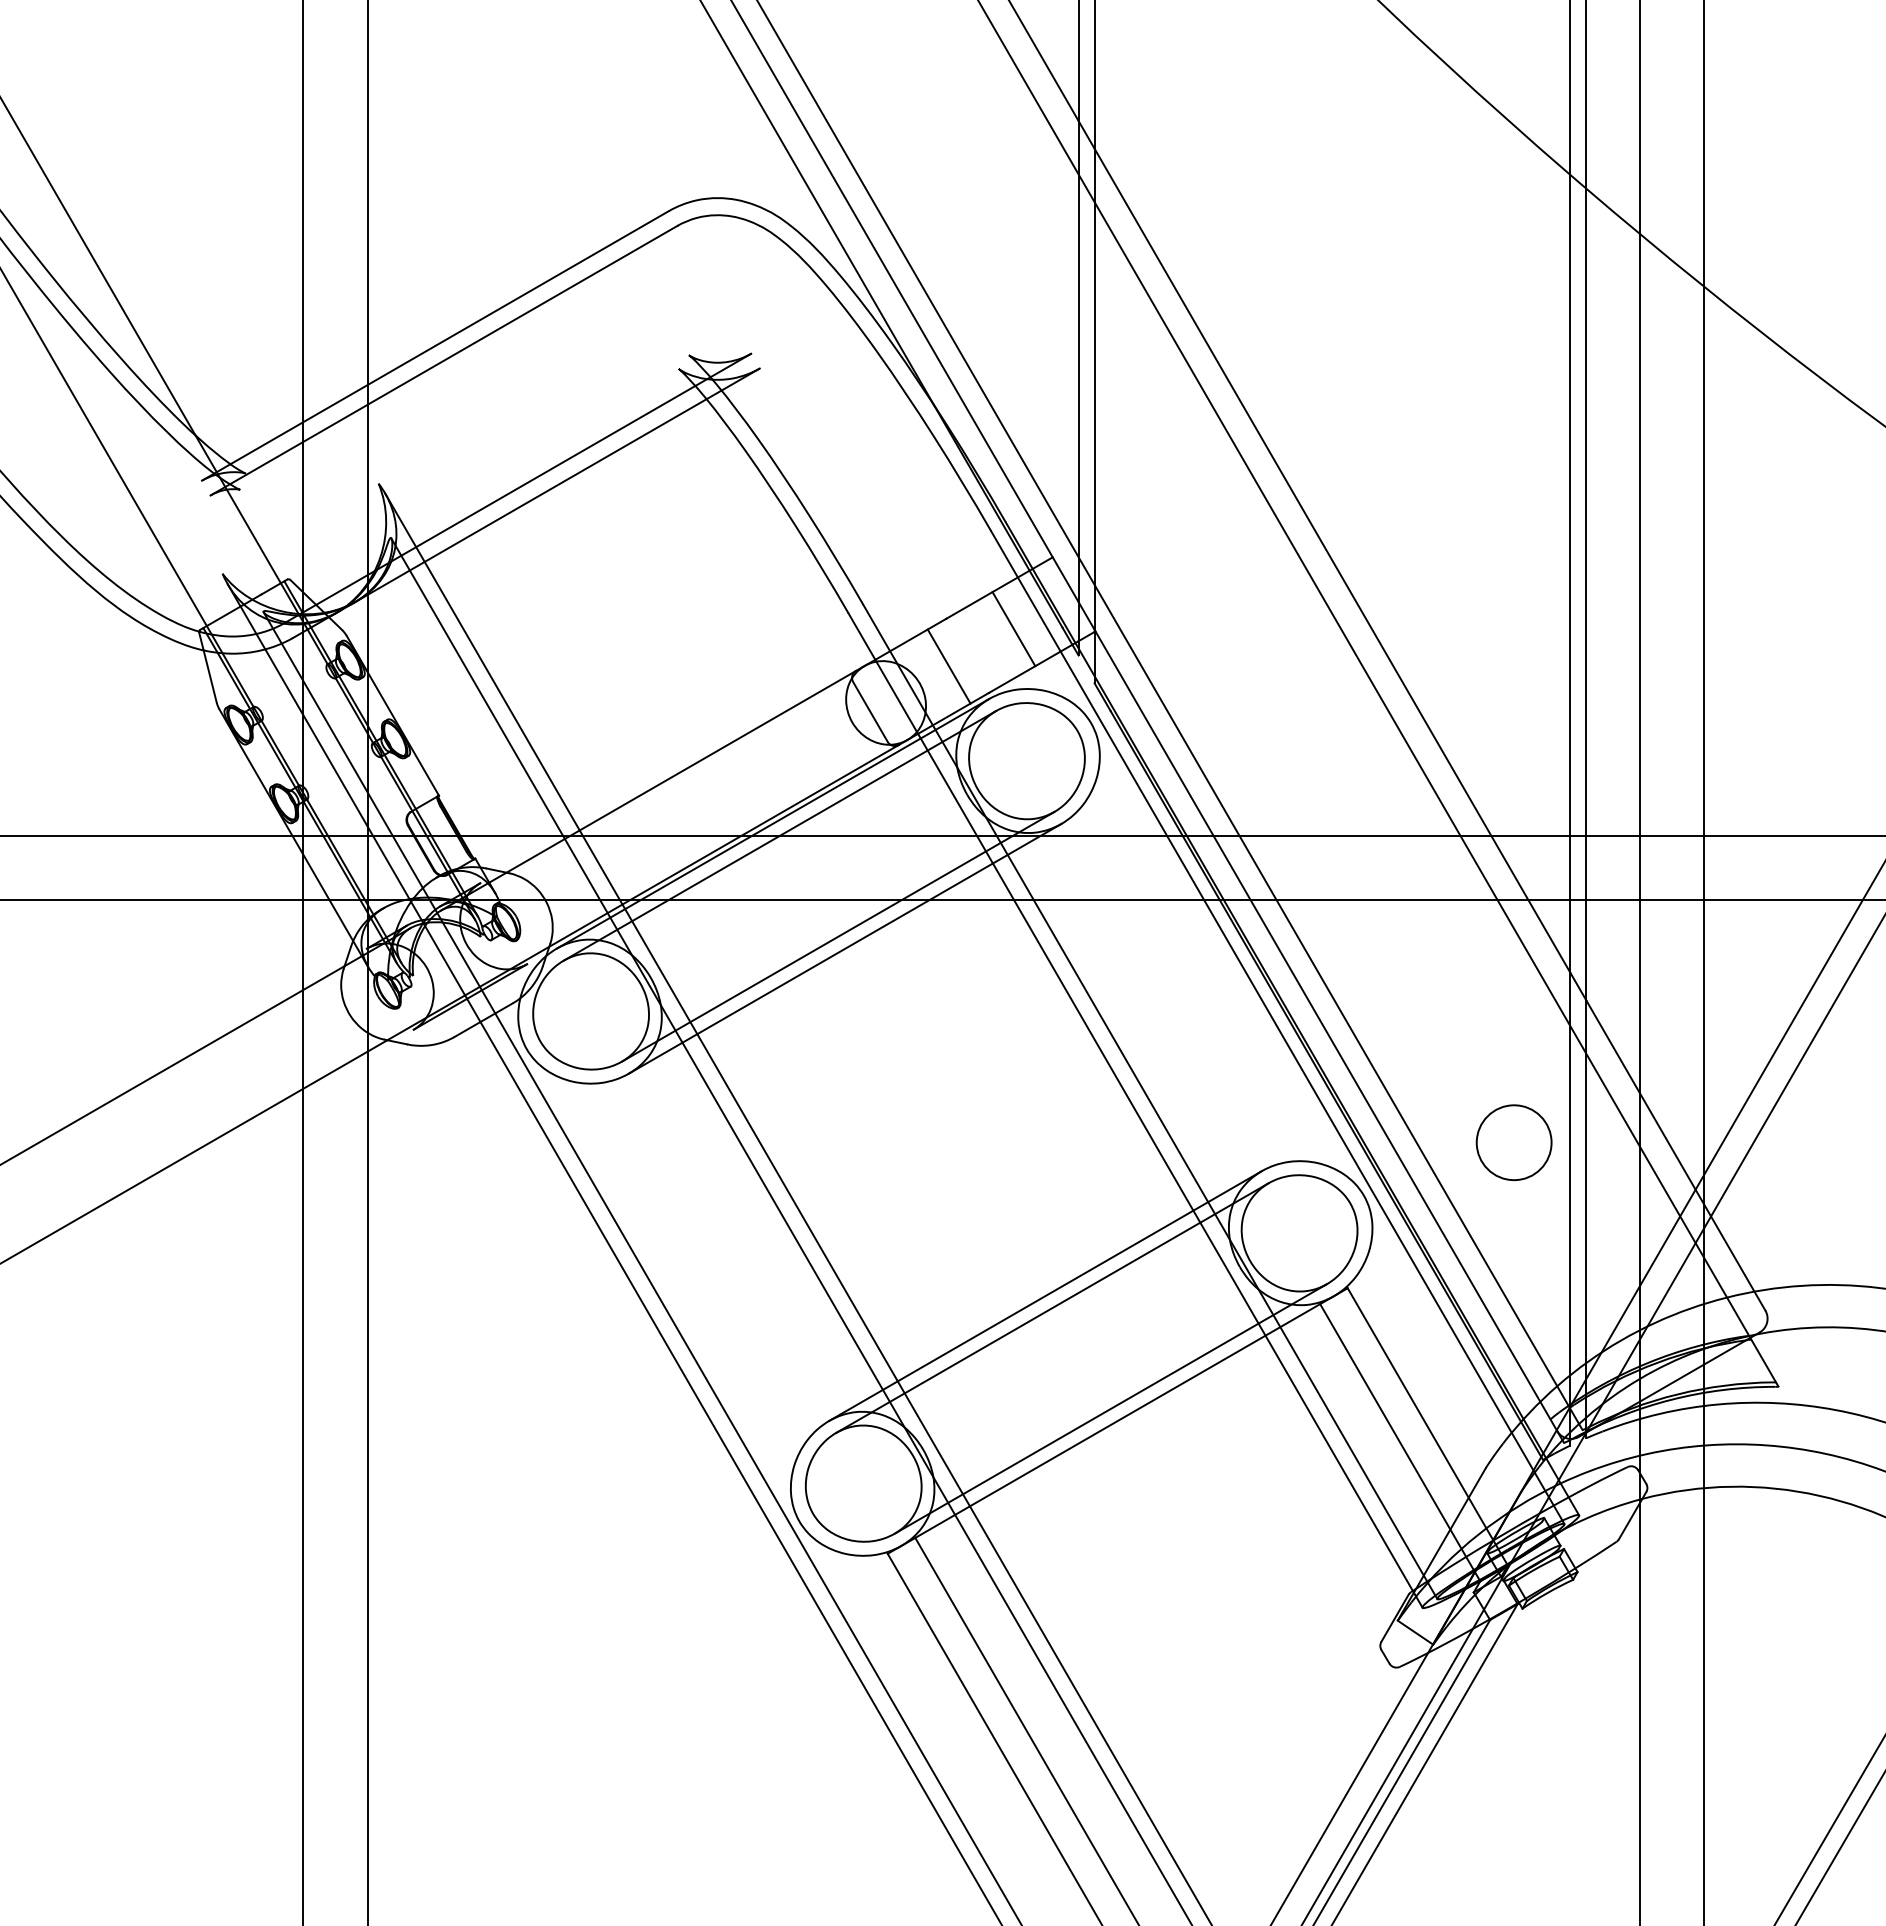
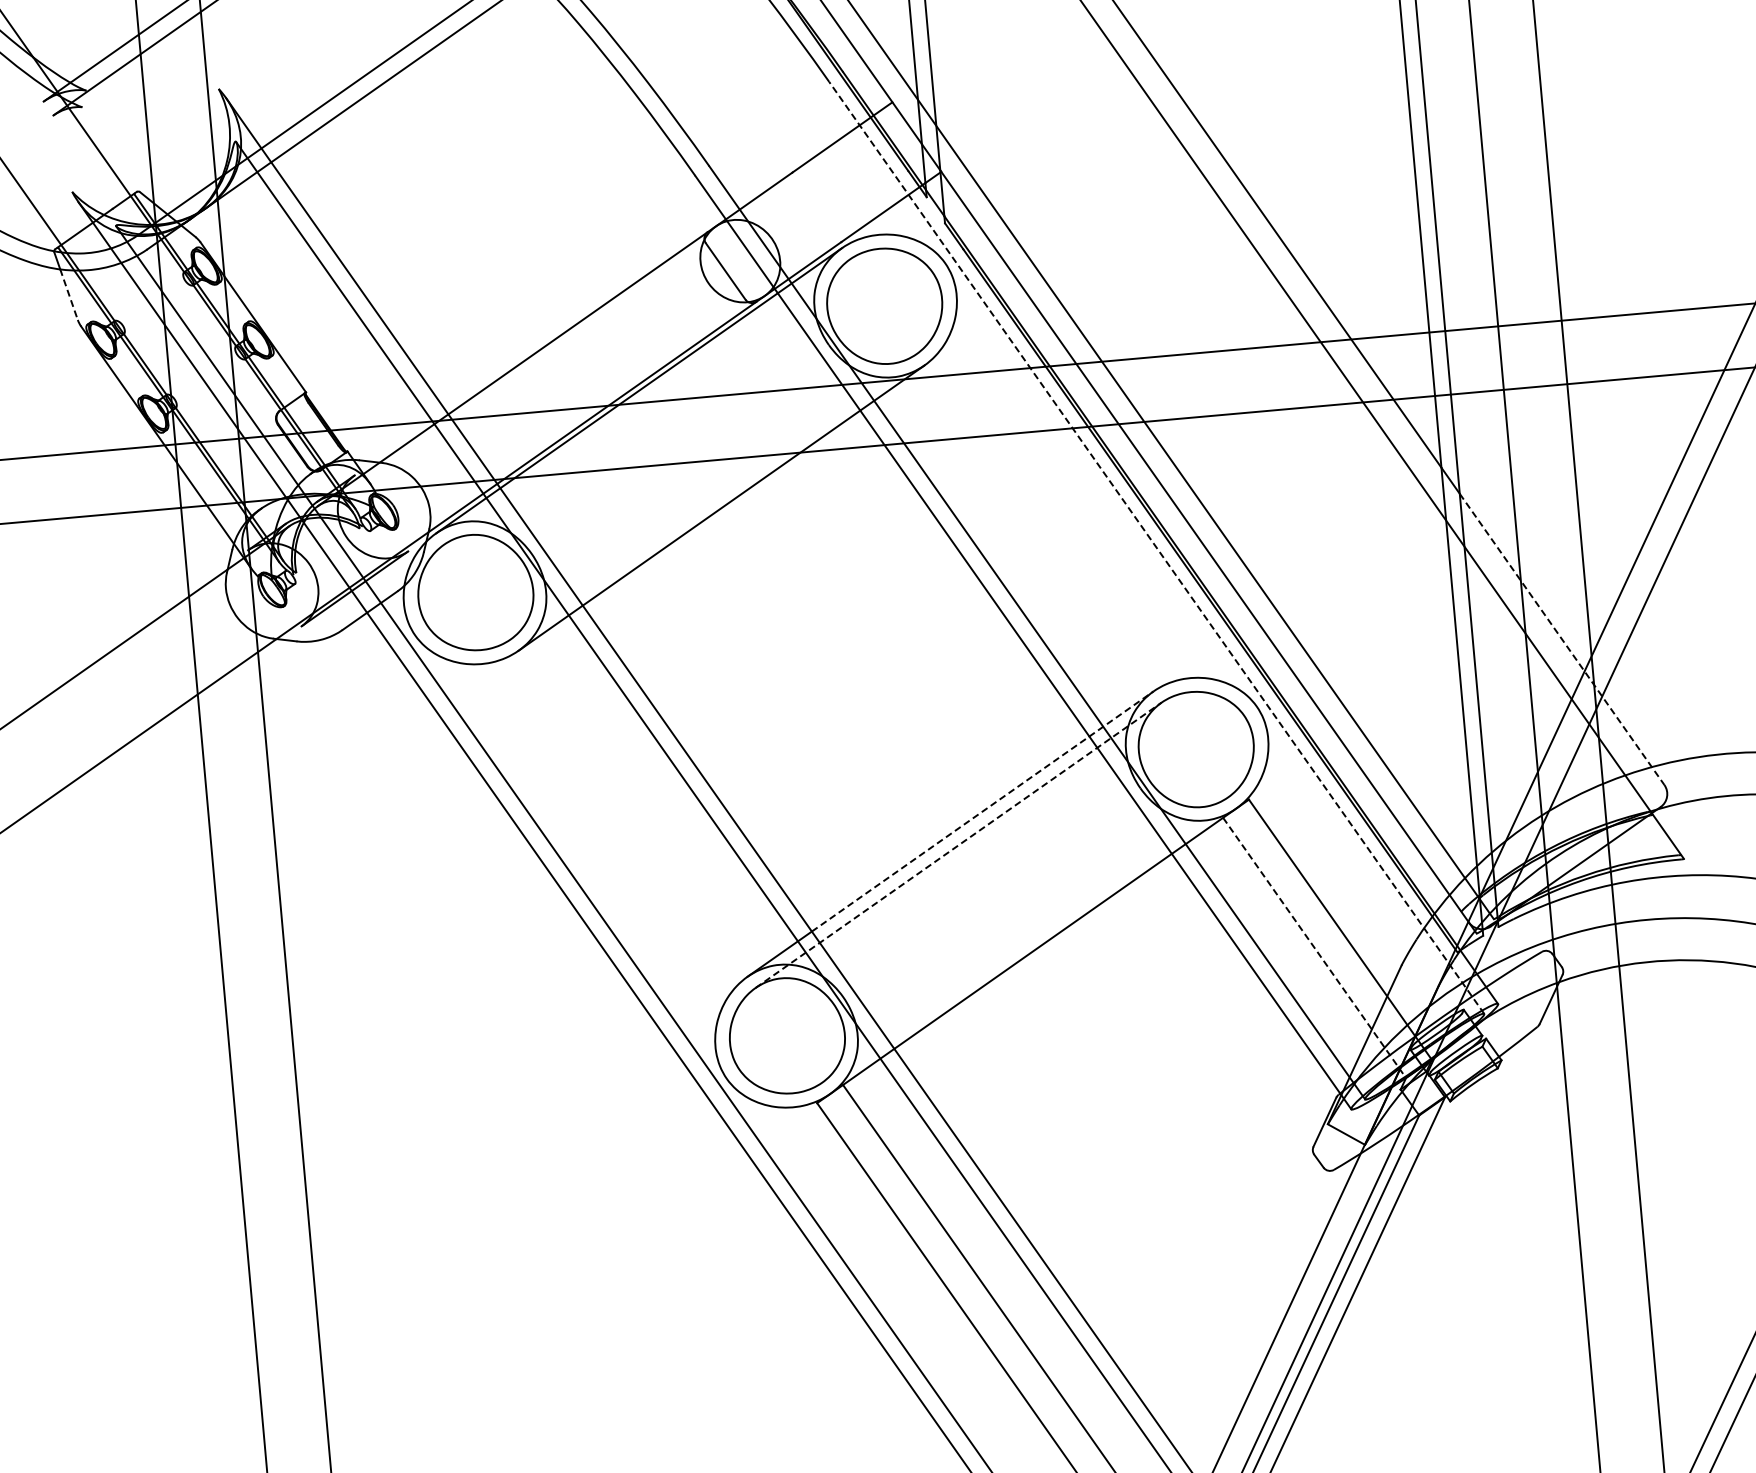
line: (1013, 629) -> (859, 177), removed
line: (948, 666) -> (798, 219), removed
line: (210, 676) -> (69, 294), solid -> dashed
line: (779, 835) -> (646, 401), removed
line: (837, 936) -> (712, 496), removed
line: (1277, 1027) -> (1156, 547), solid -> dashed
circle: (1513, 1142) -> (1400, 640), removed
line: (1676, 1156) -> (1562, 640), solid -> dashed
line: (1080, 1276) -> (983, 811), solid -> dashed
line: (1052, 1308) -> (958, 845), solid -> dashed
line: (1110, 1408) -> (1024, 939), removed
line: (1400, 1443) -> (1314, 948), solid -> dashed

